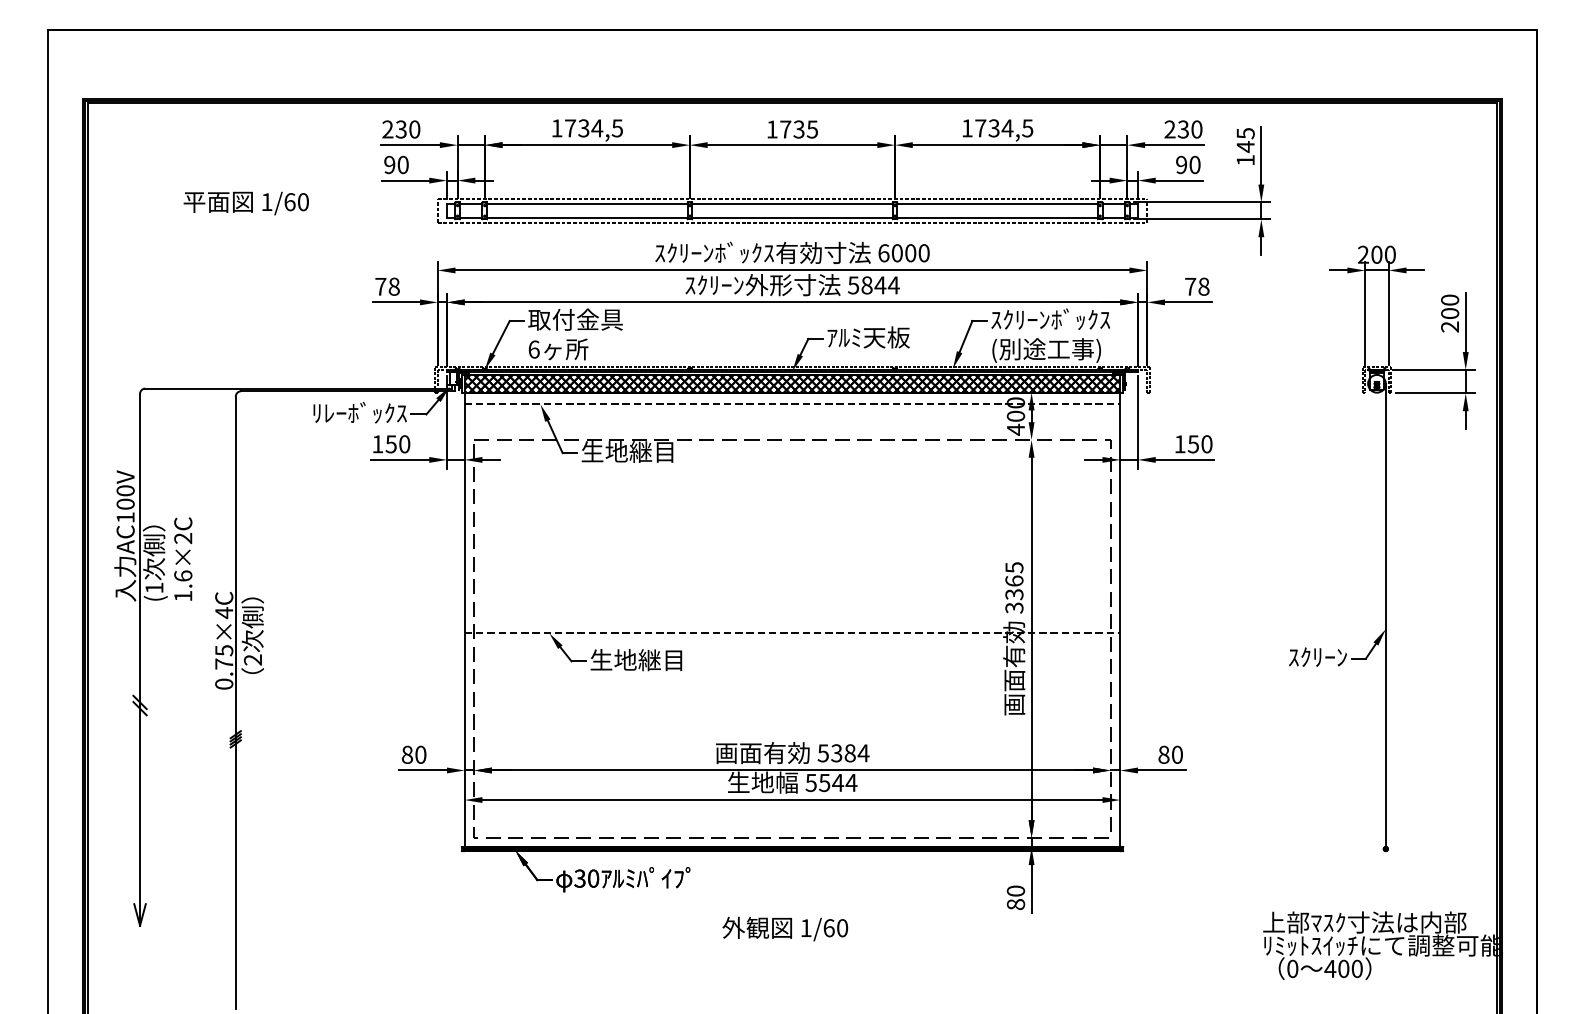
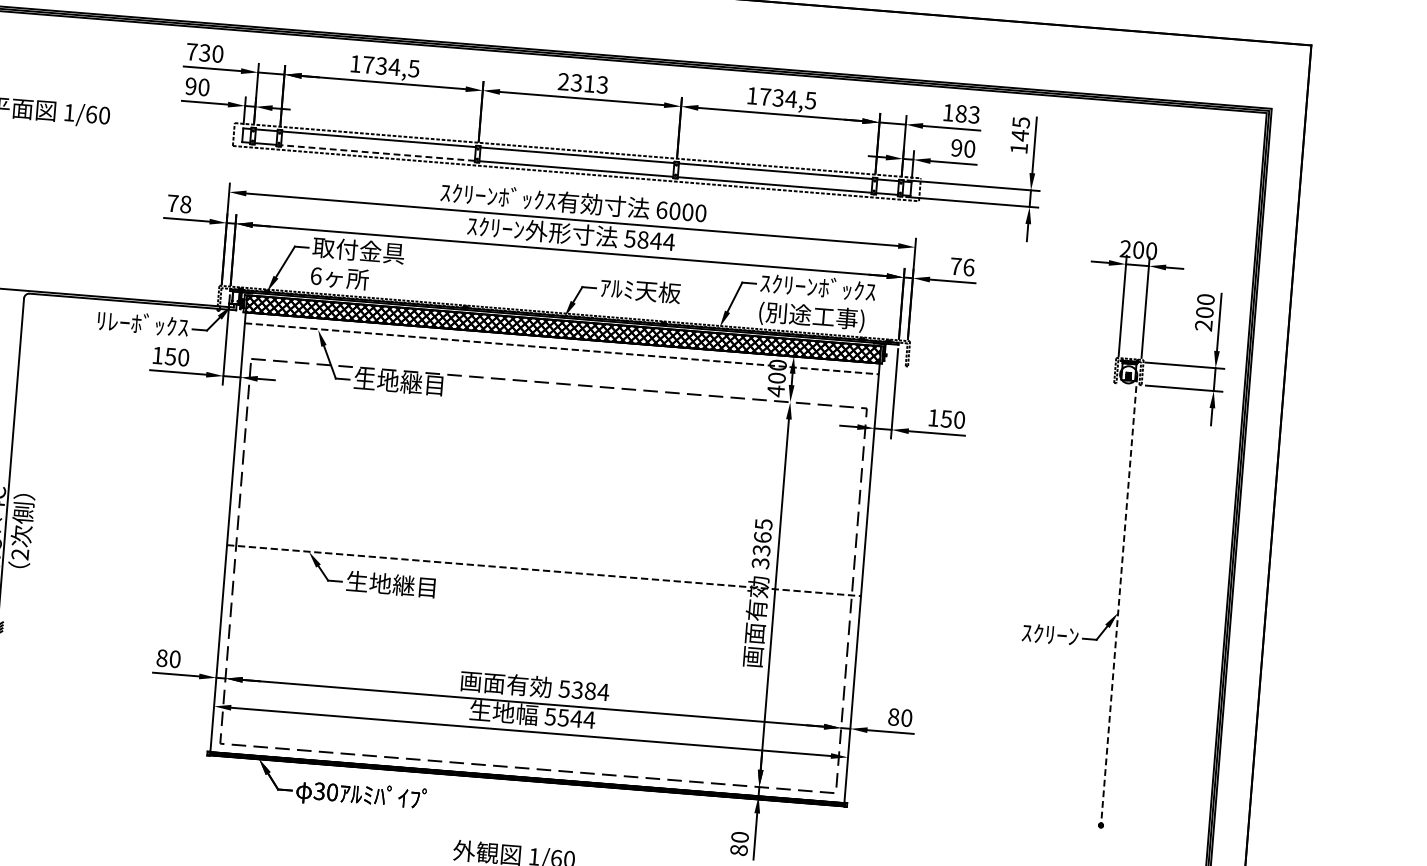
text: (387, 129) -> (191, 51), 230 -> 730
text: (791, 129) -> (582, 83), 1735 -> 2313
text: (1183, 129) -> (961, 113), 230 -> 183
line: (586, 218) -> (377, 153), solid -> dashed
text: (1203, 286) -> (968, 267), 78 -> 76
line: (1385, 615) -> (1118, 599), solid -> dashed

